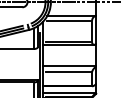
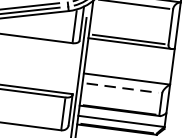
line: (68, 72) -> (123, 88), solid -> dashed

